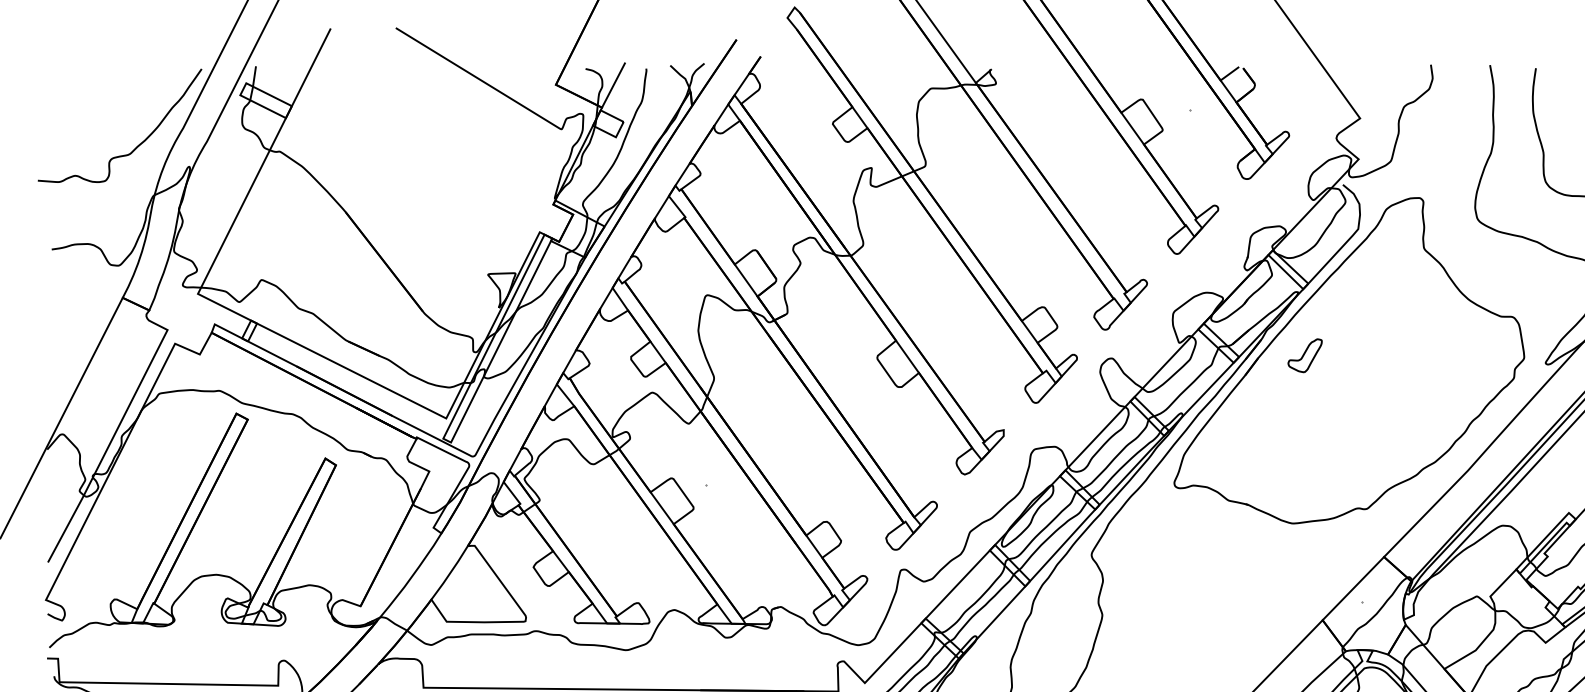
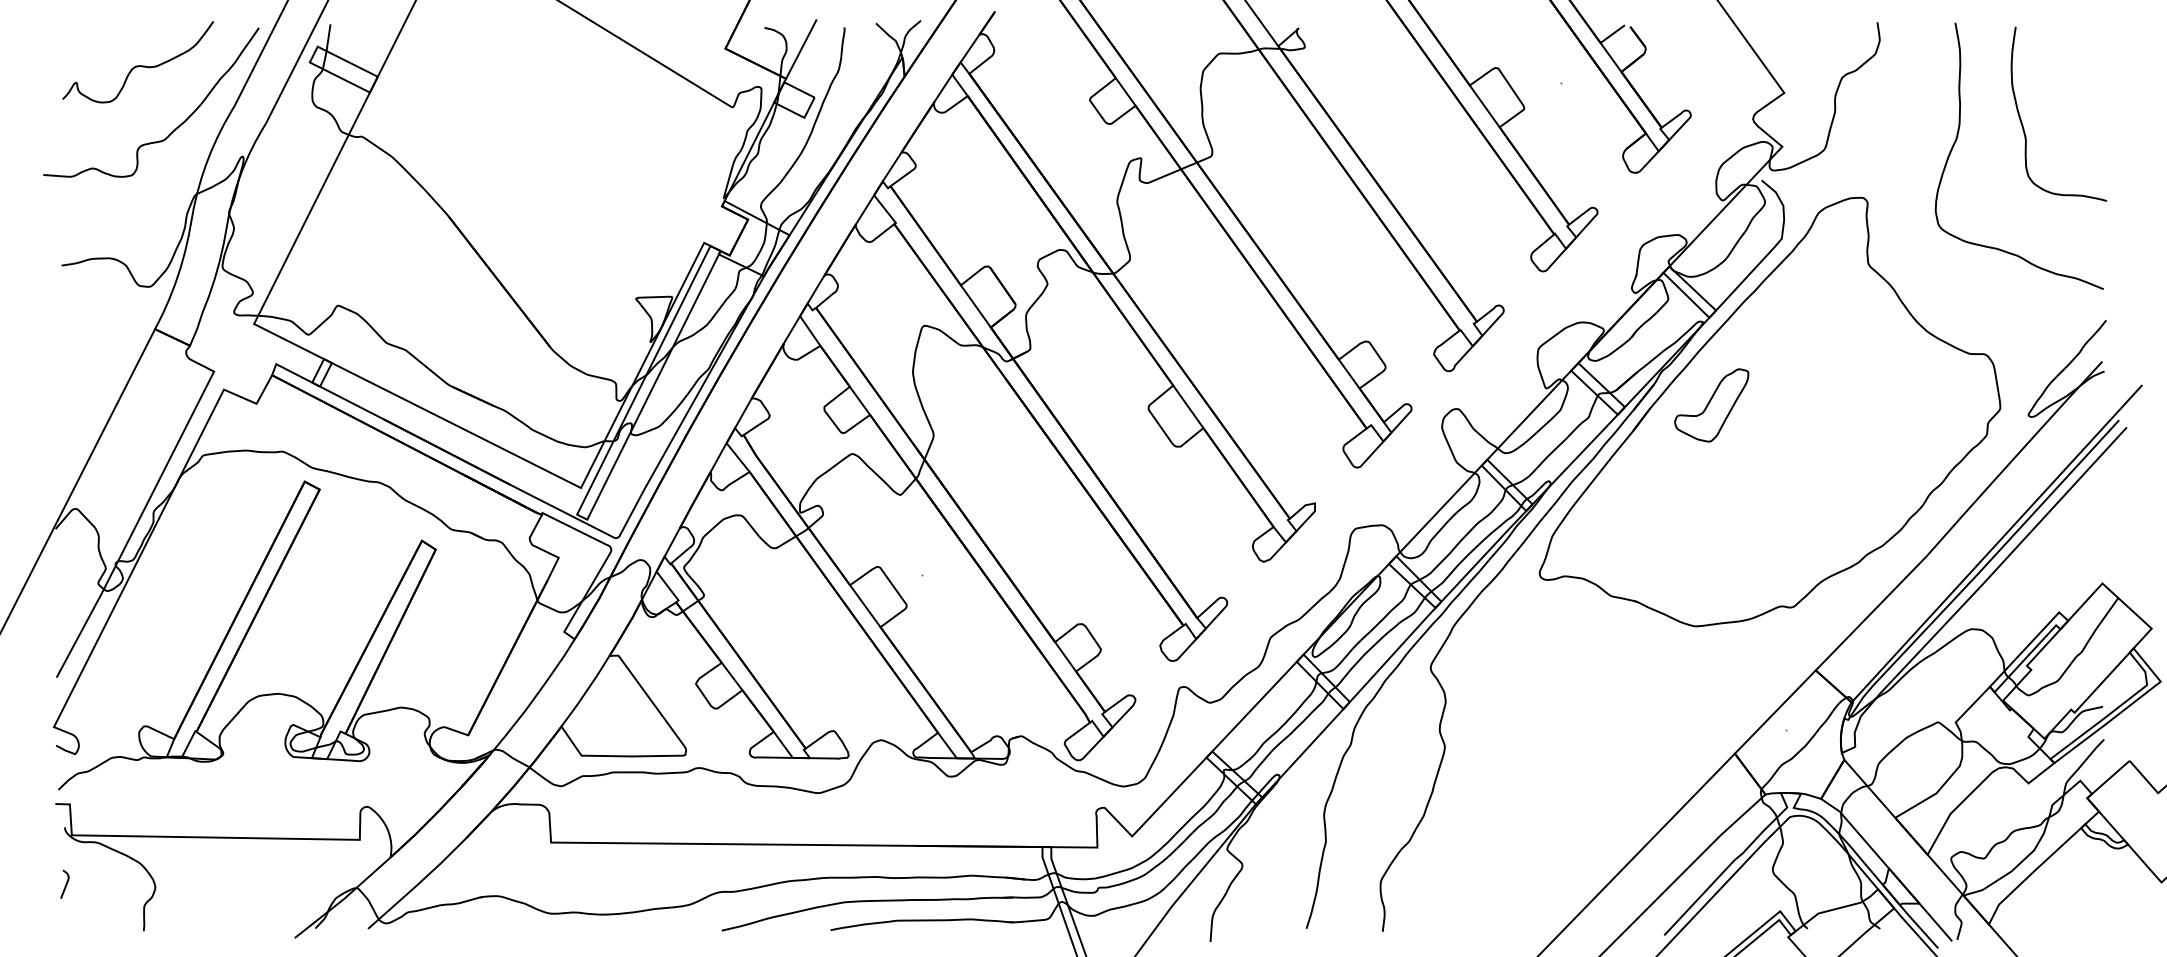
curve: (109, 97) -> (137, 65), added
part: (1304, 355) -> (1711, 405), size x1.67

